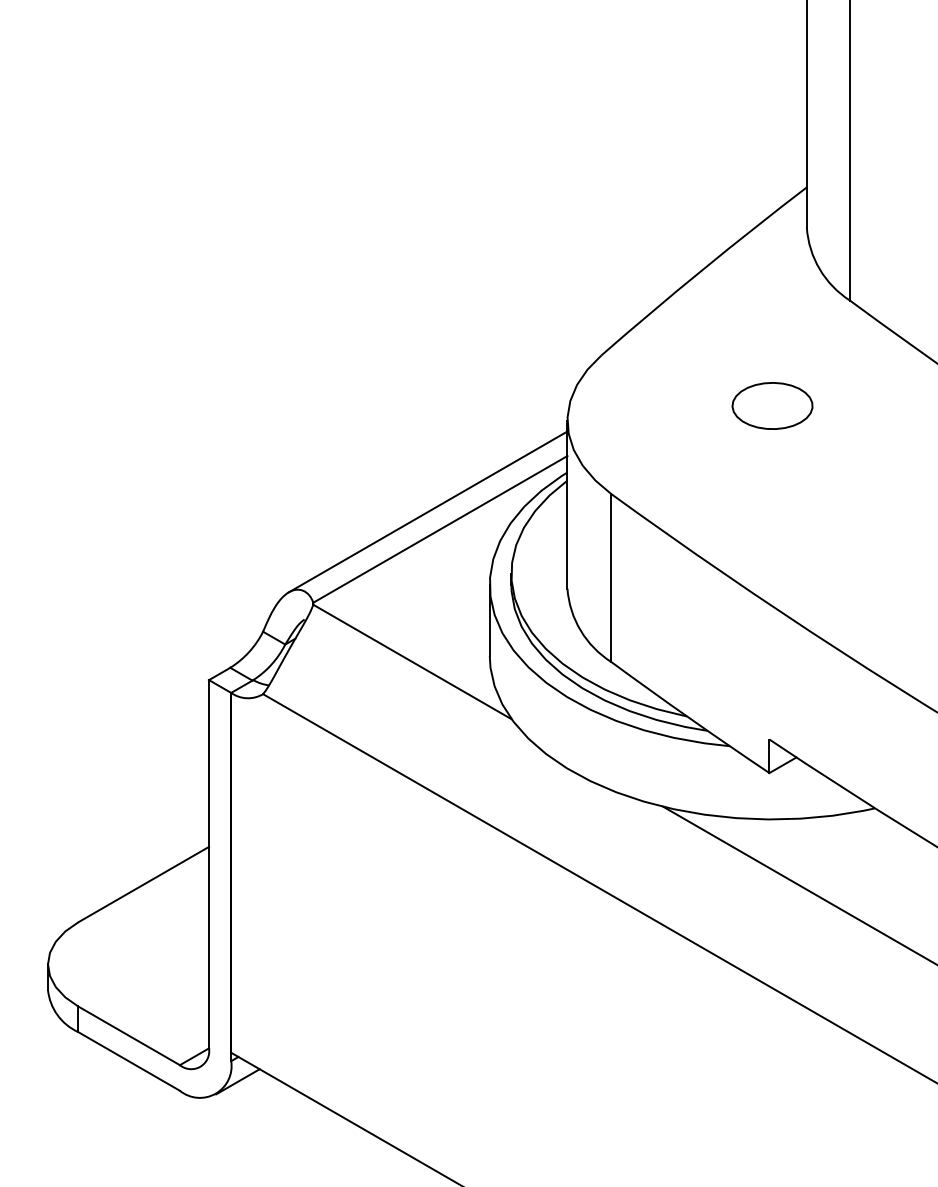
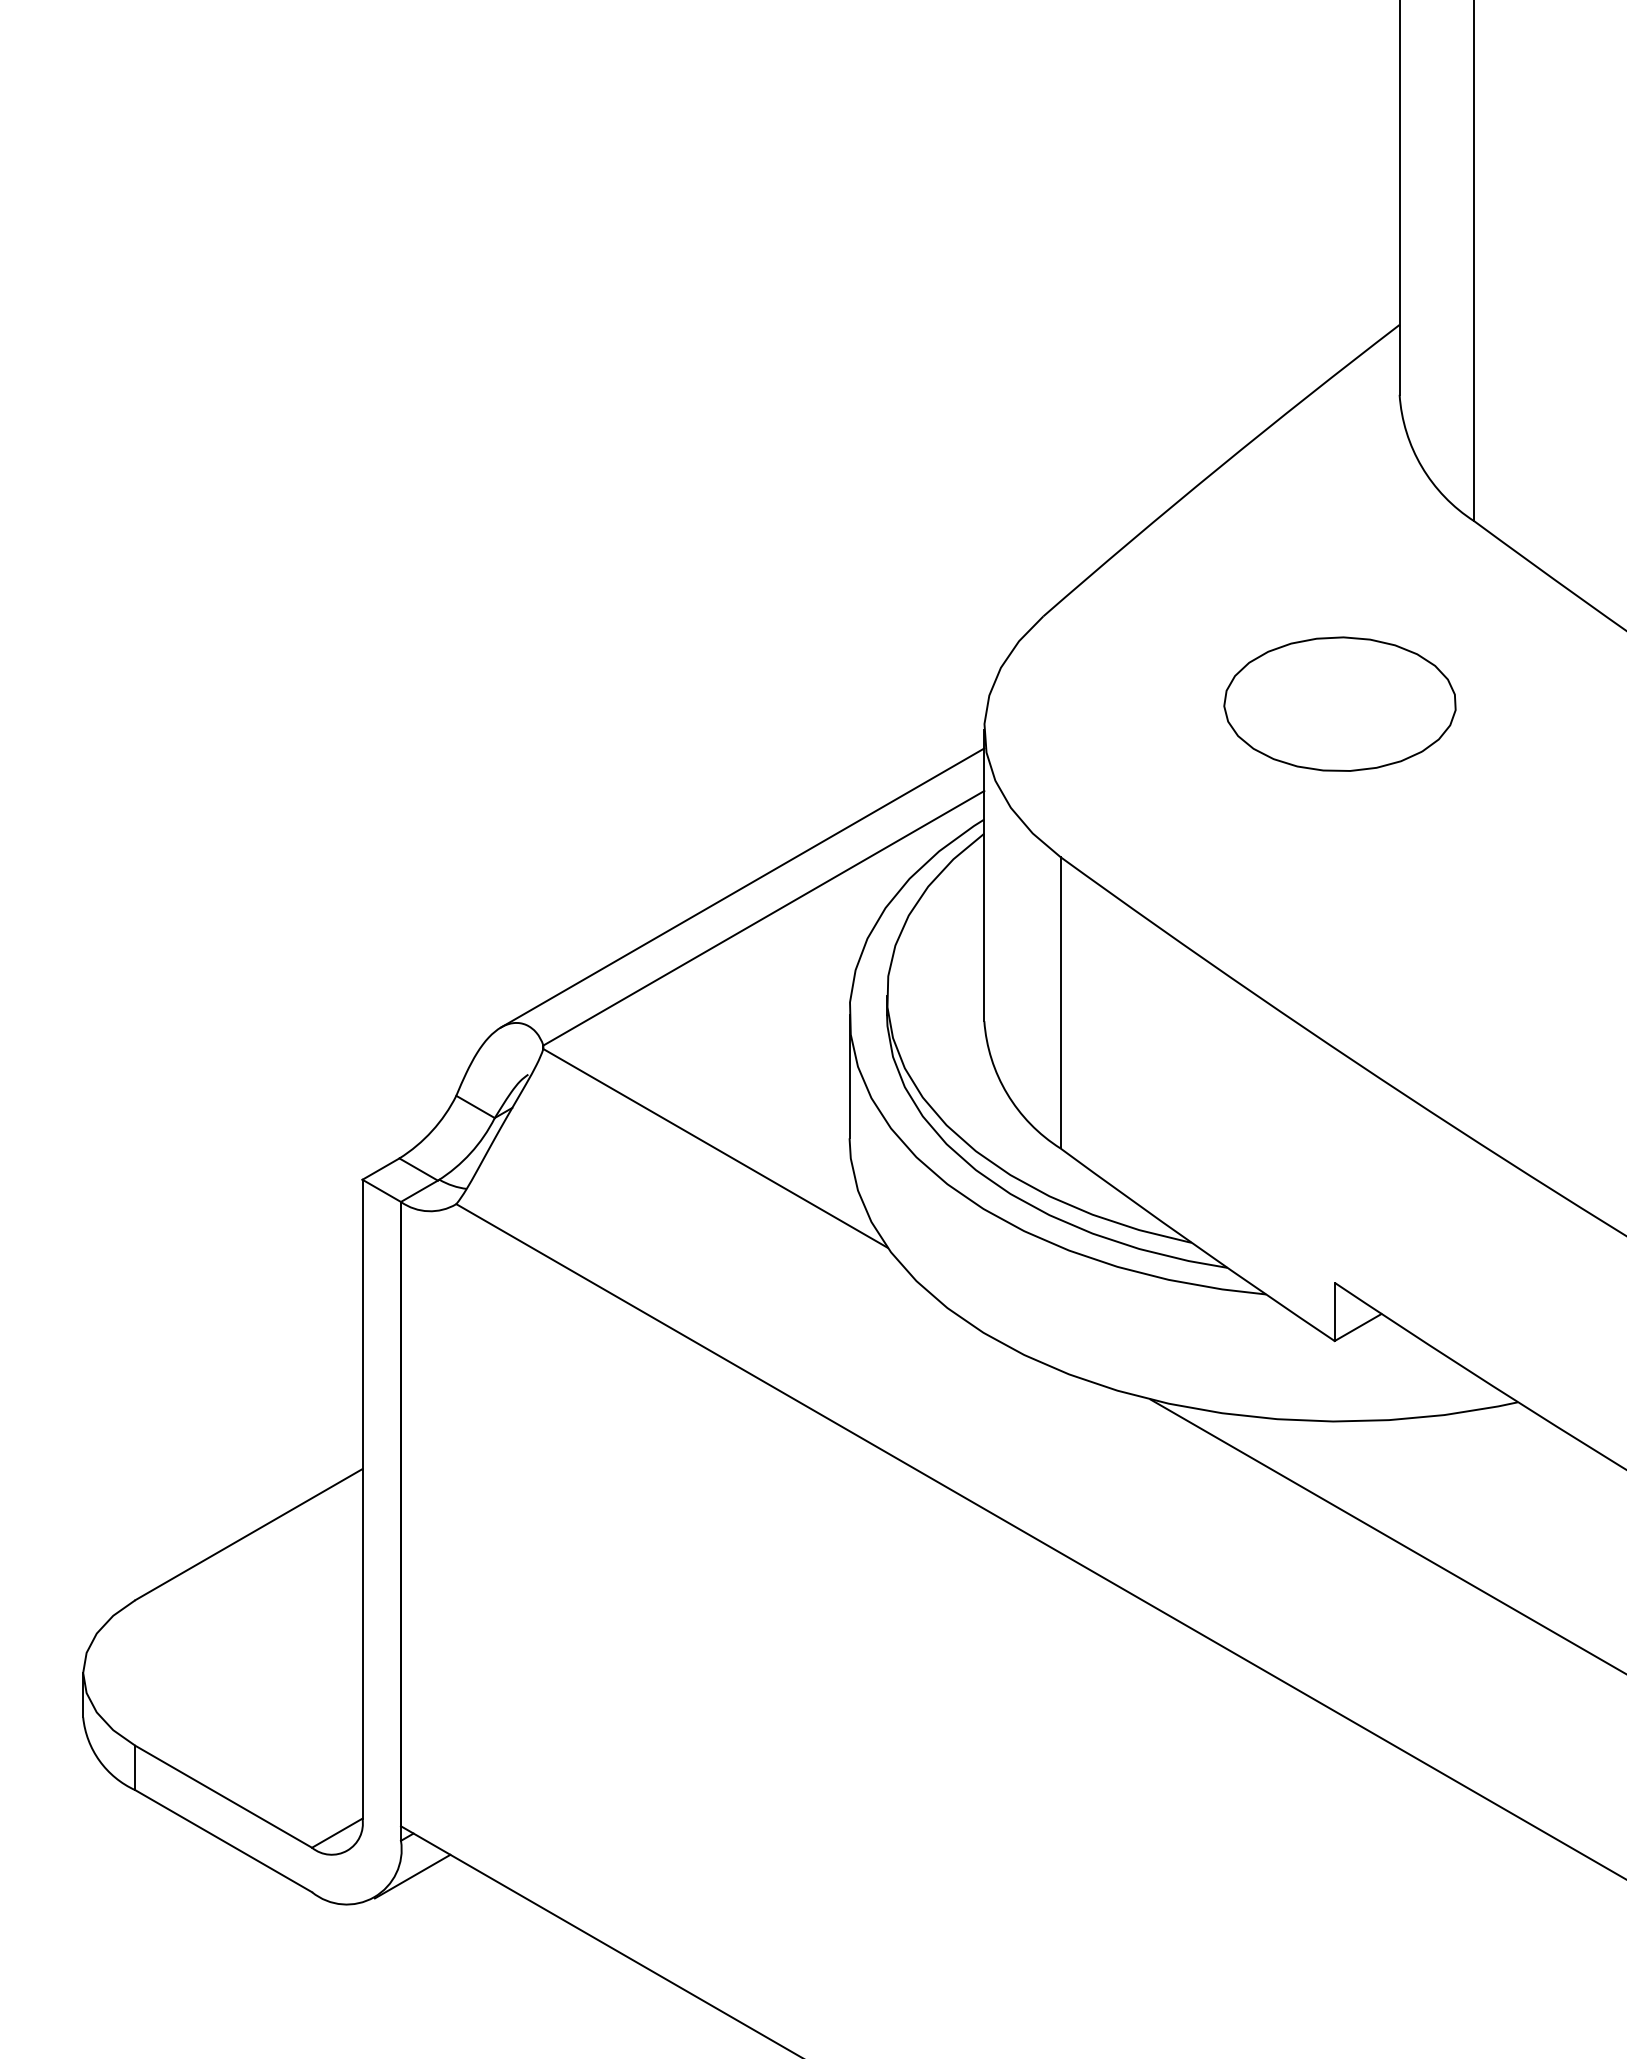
part: (772, 405) -> (1340, 703), size x1.67

